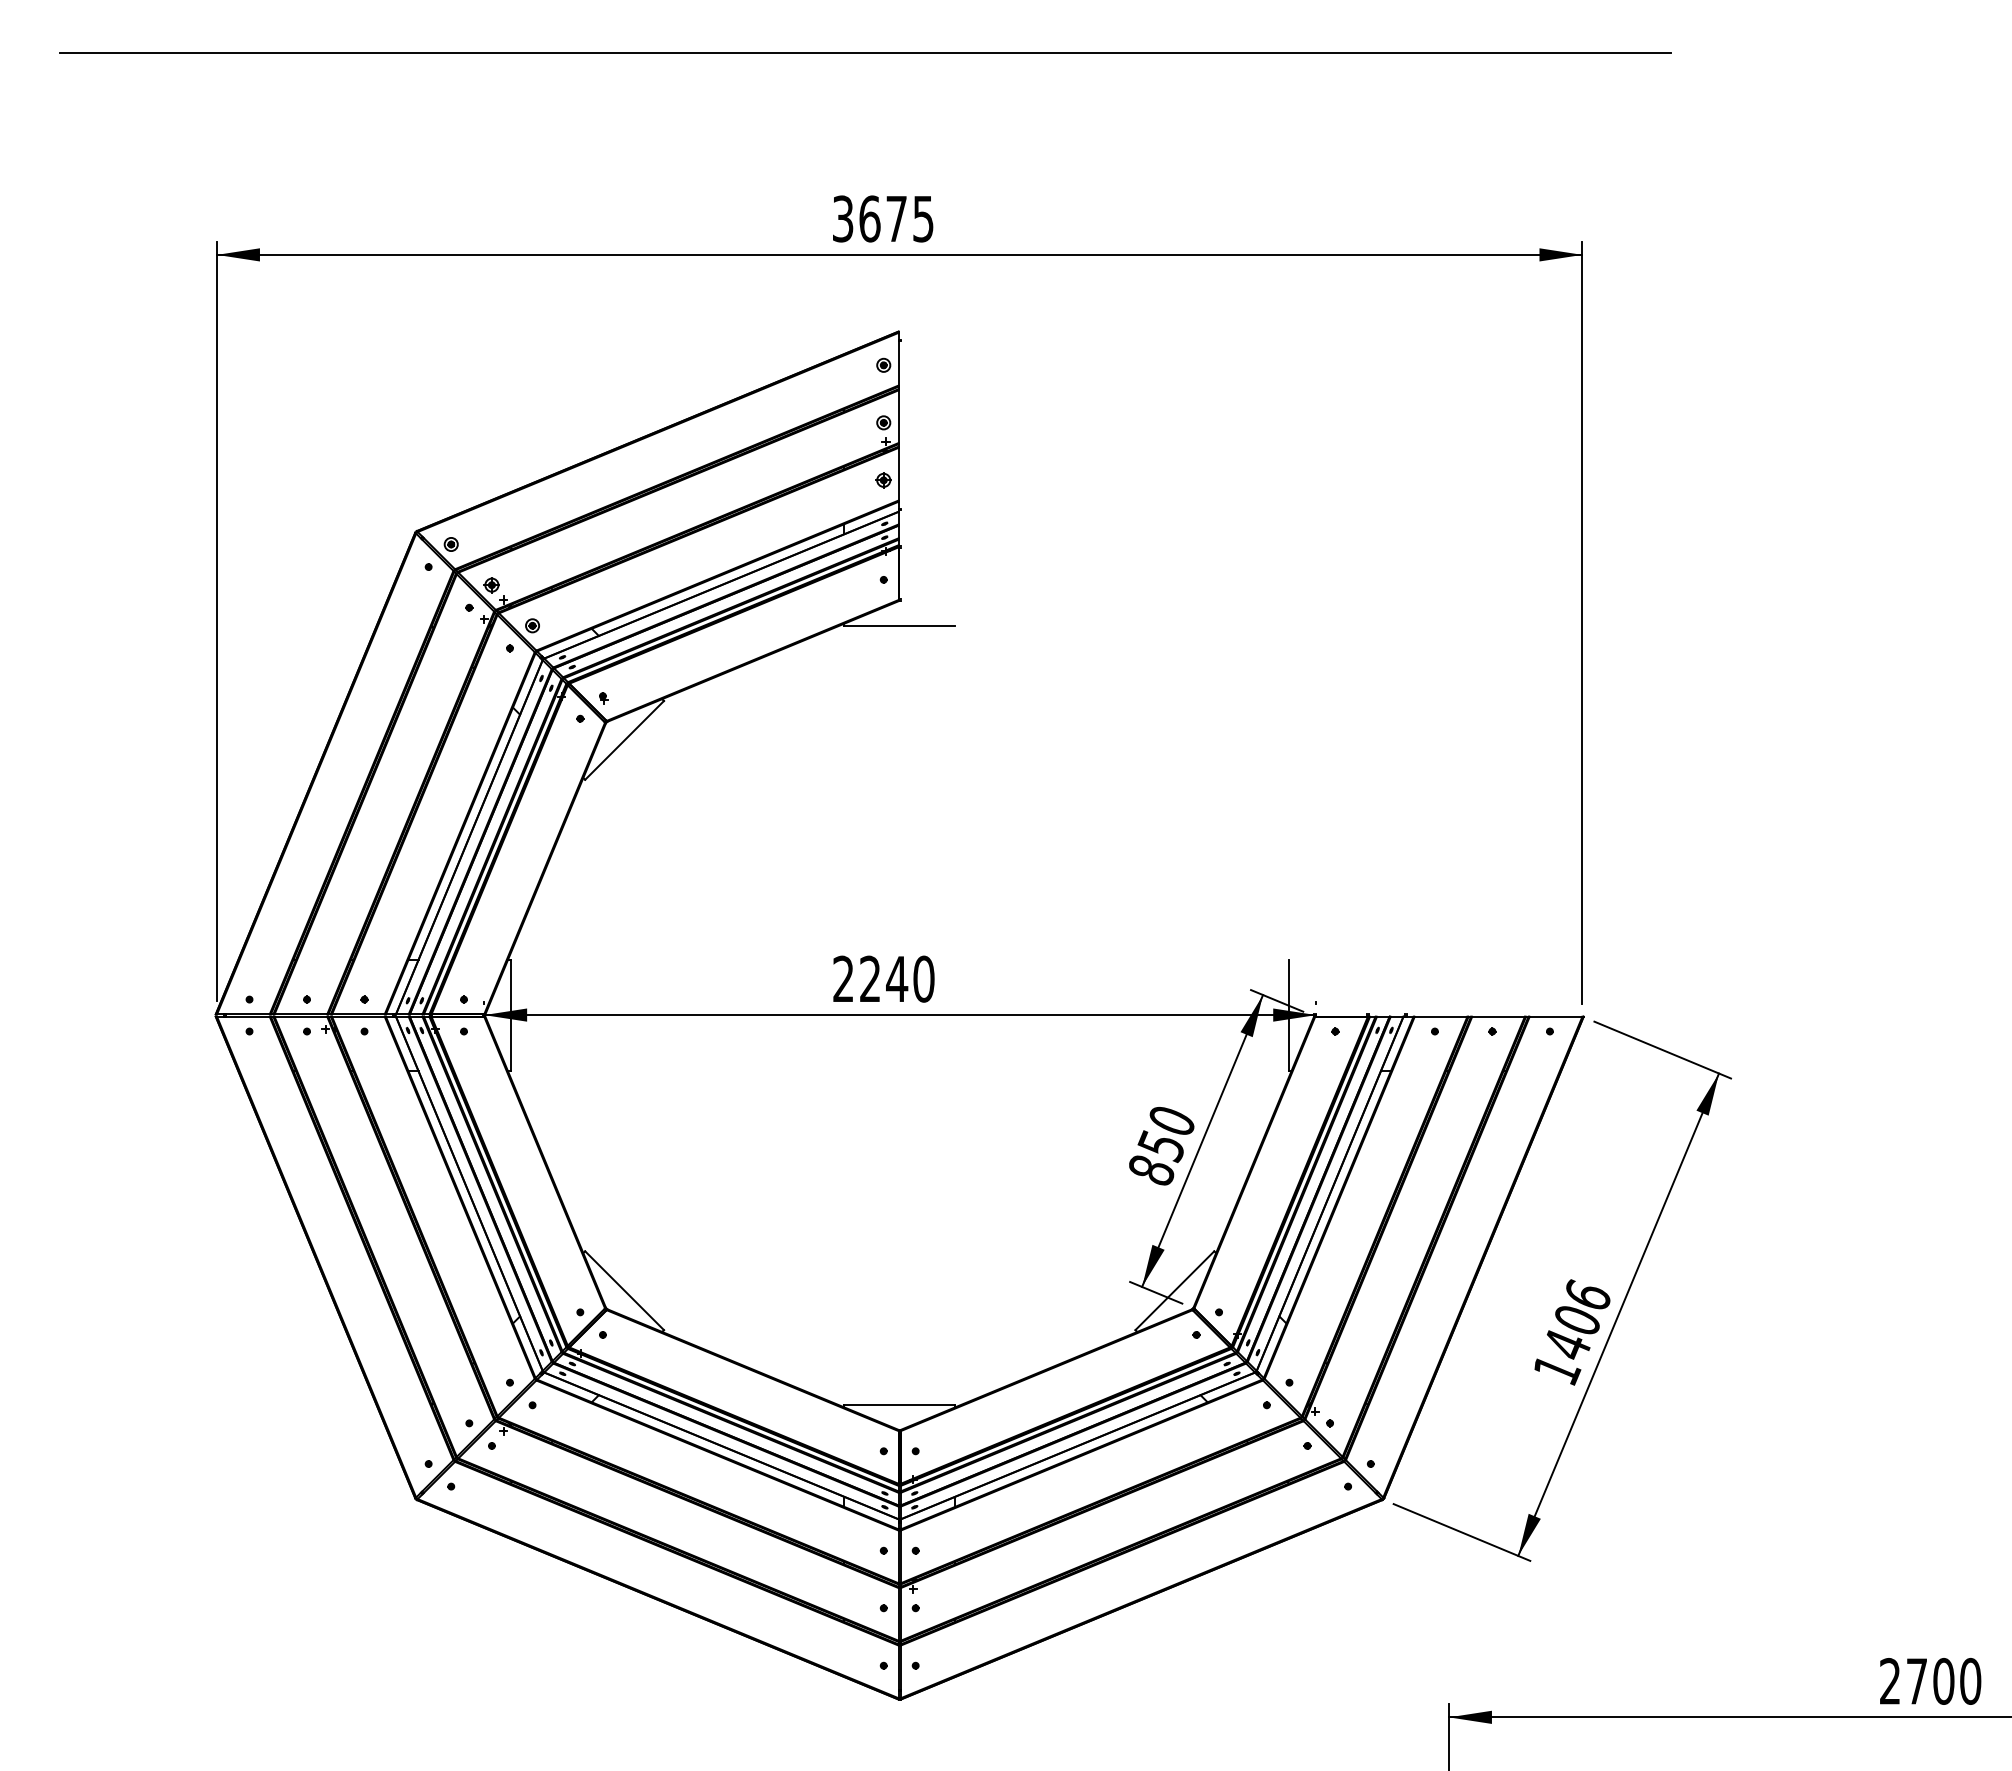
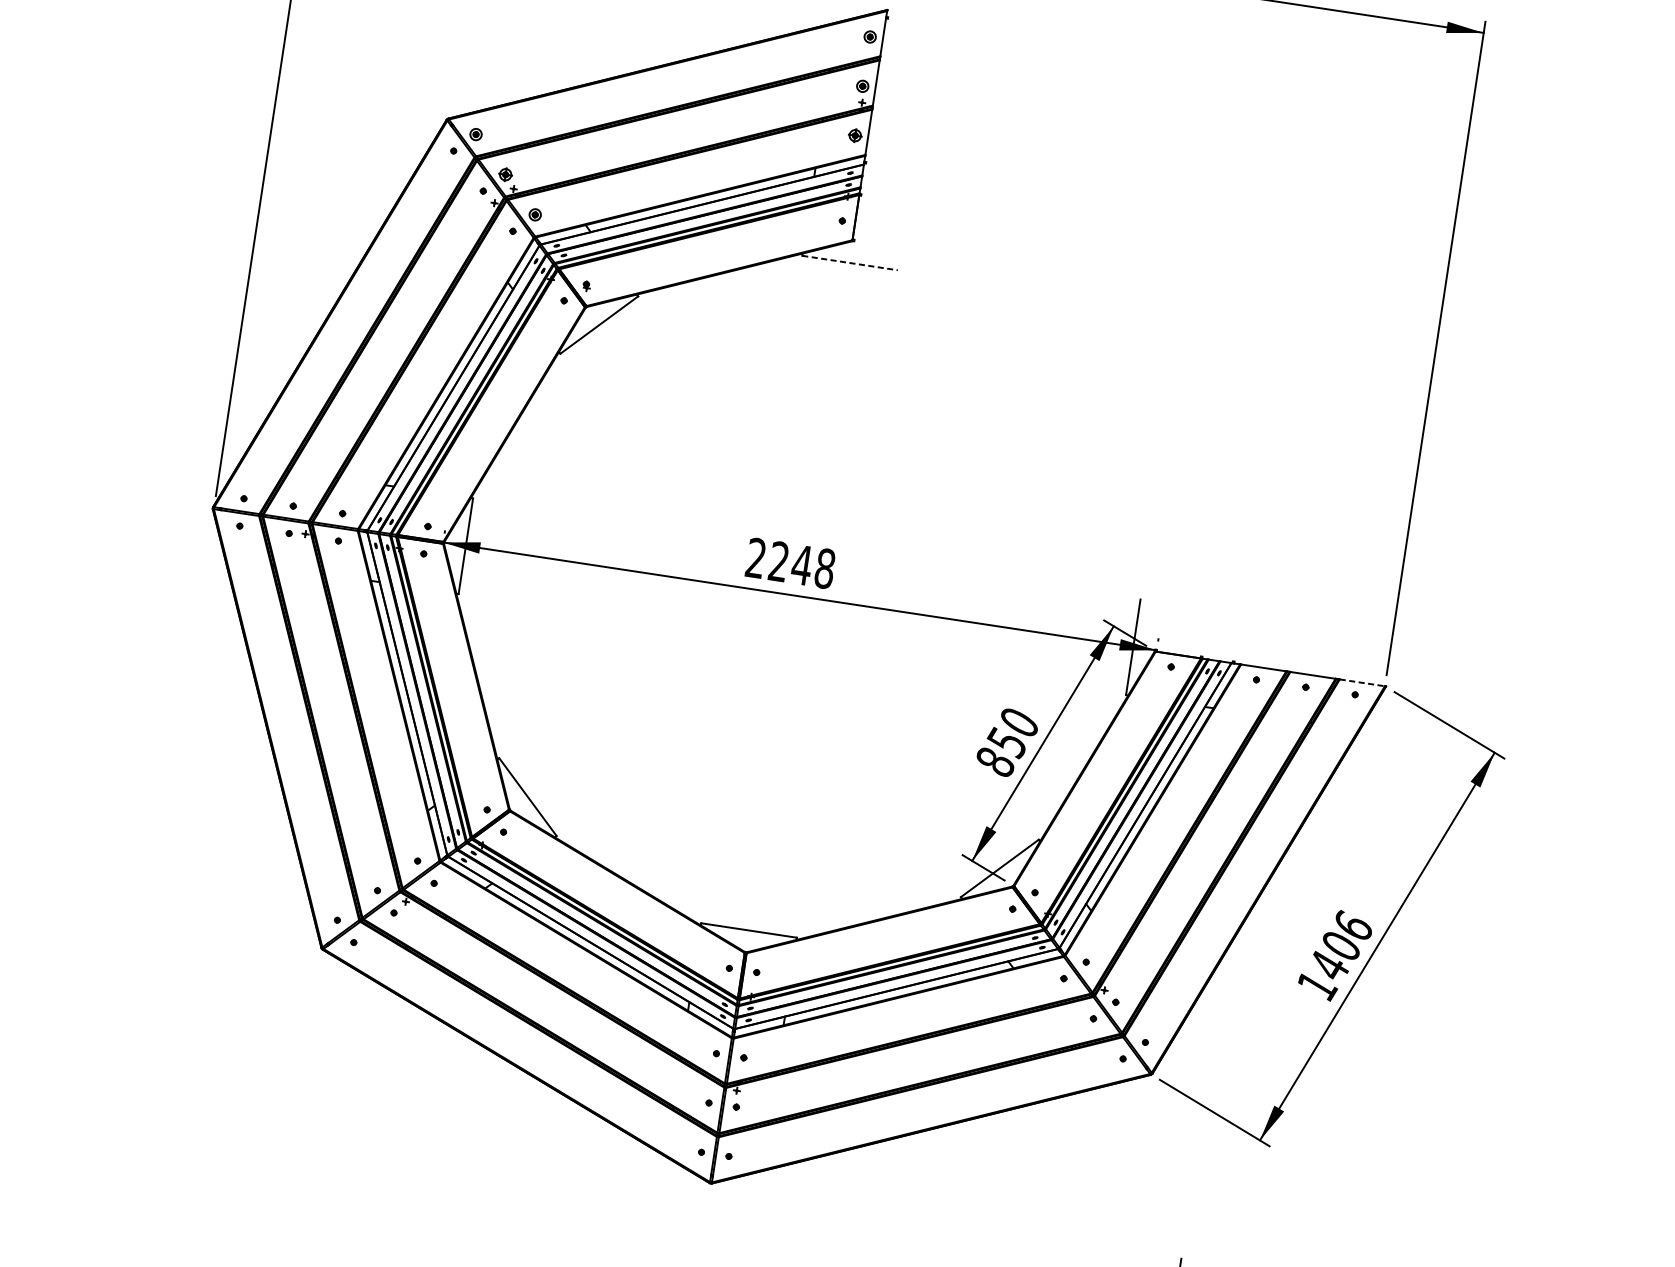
line: (899, 626) -> (849, 263), solid -> dashed
text: (923, 979) -> (824, 568), 2240 -> 2248
line: (1556, 1016) -> (1362, 682), solid -> dashed

